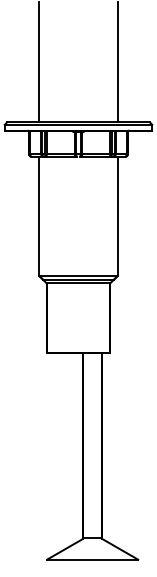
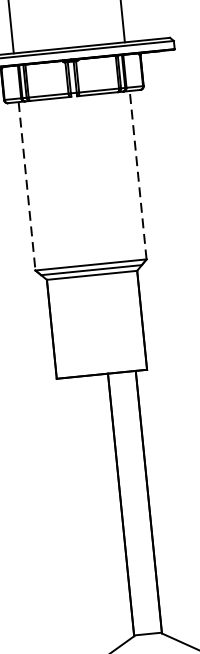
line: (39, 216) -> (27, 186), solid -> dashed
line: (117, 216) -> (137, 175), solid -> dashed

